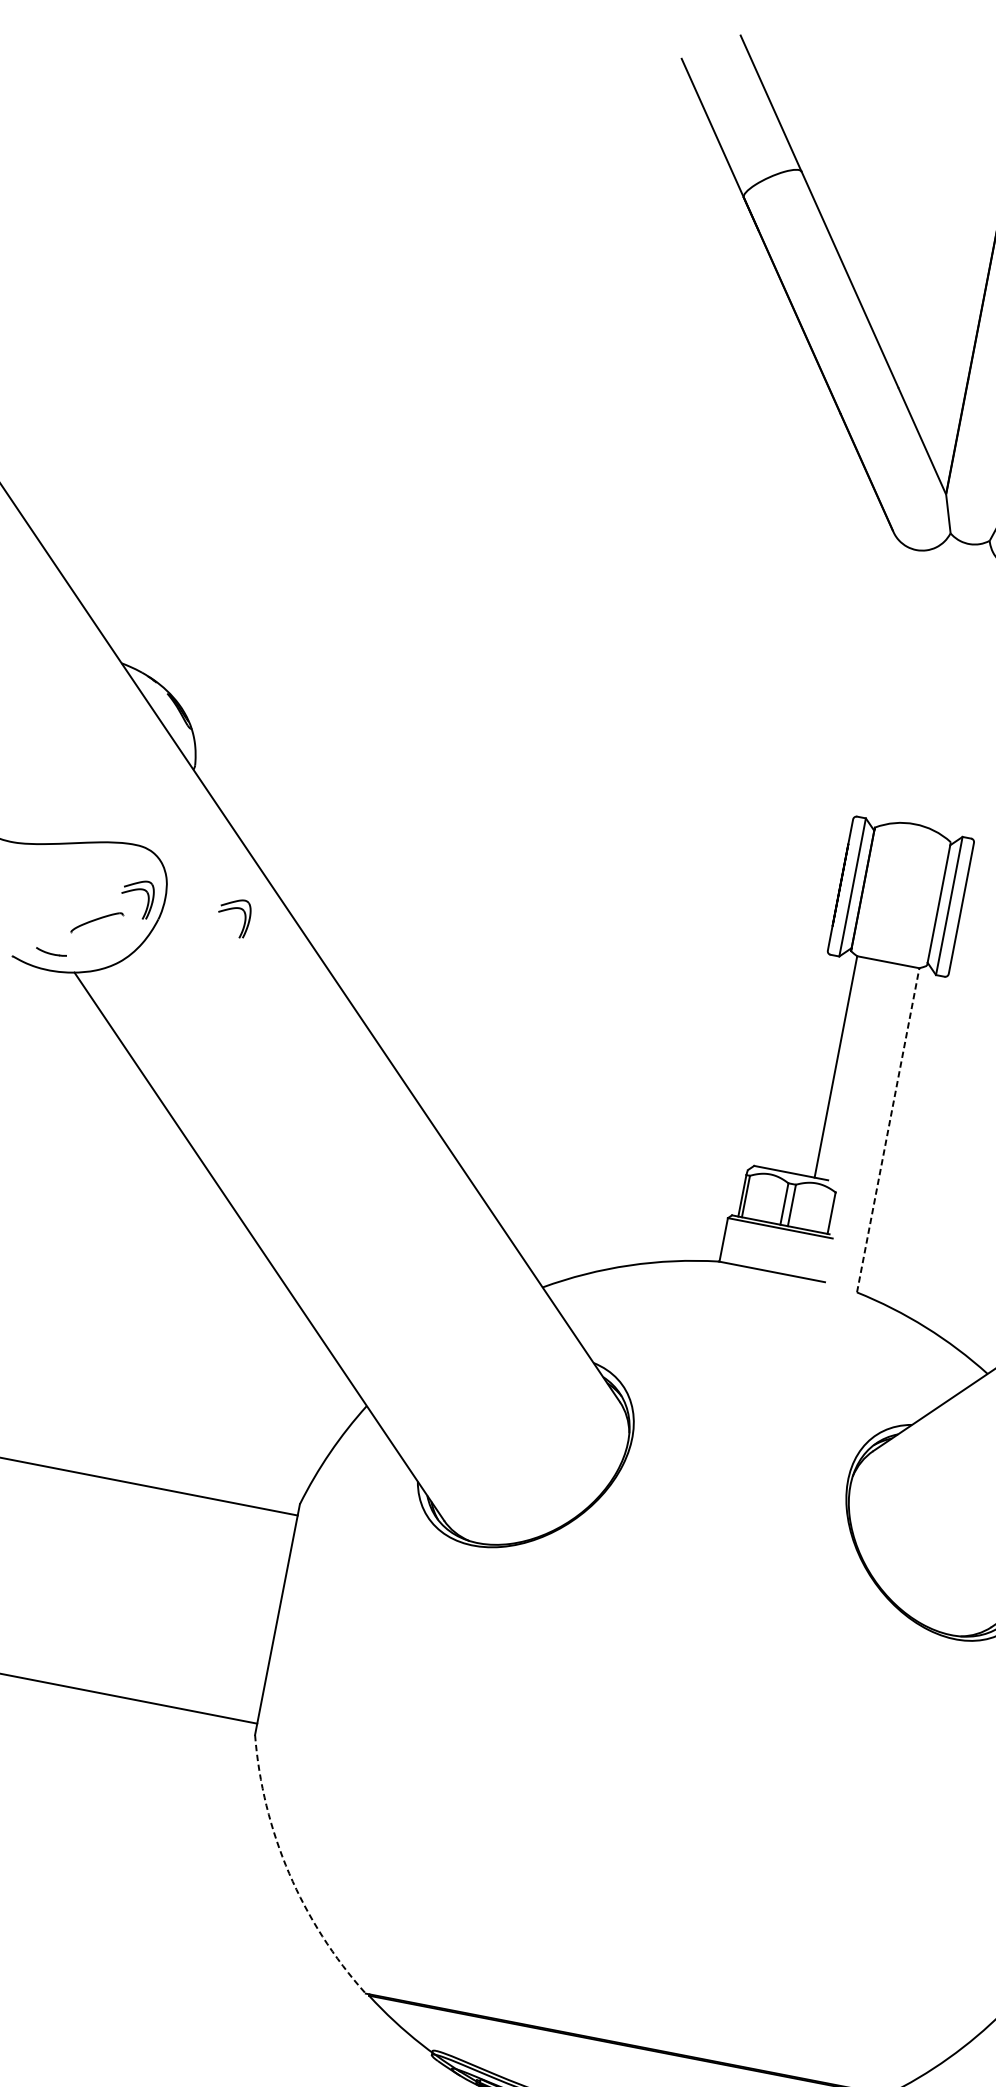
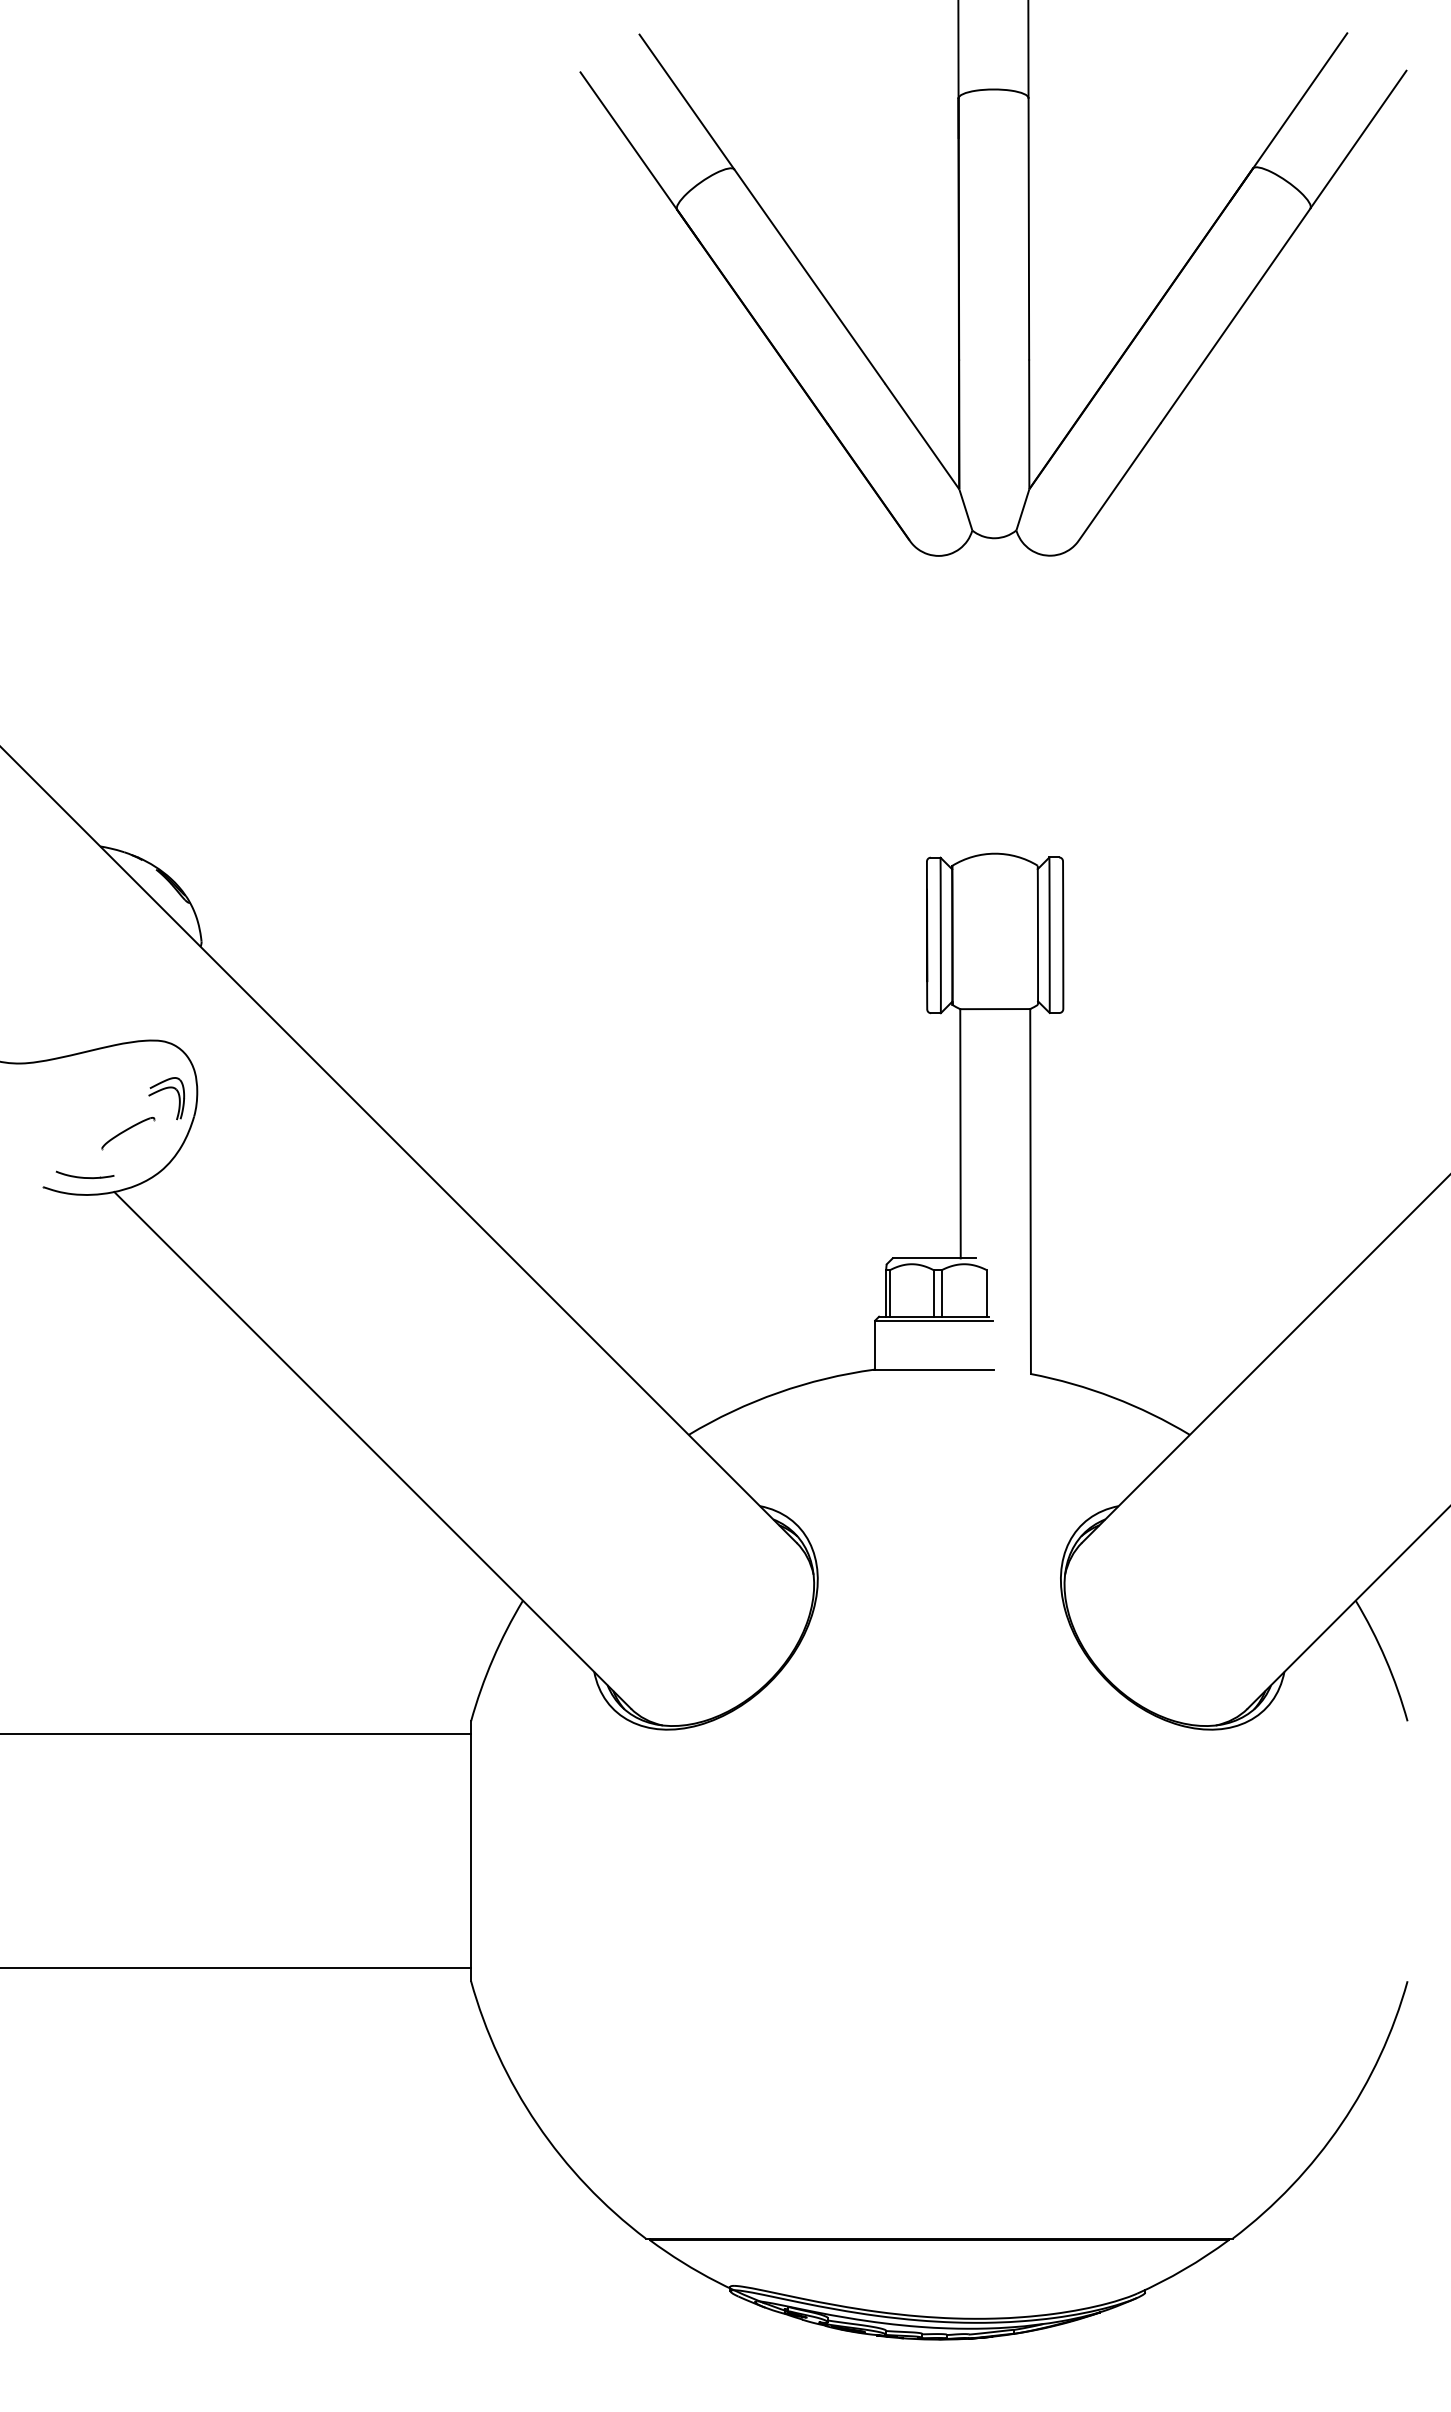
part: (231, 909) -> (271, 1090), removed
part: (51, 951) -> (84, 1174), size x1.67
line: (888, 1130) -> (1030, 1191), dashed -> solid
arc: (289, 1873) -> (537, 2124), dashed -> solid

